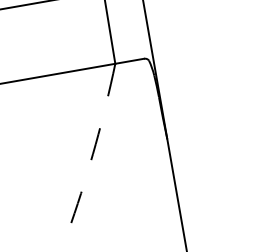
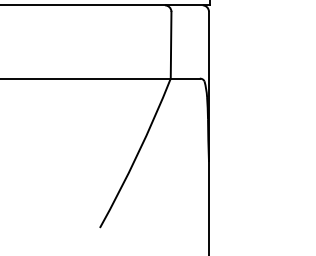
arc: (95, 144) -> (137, 154), dashed -> solid

